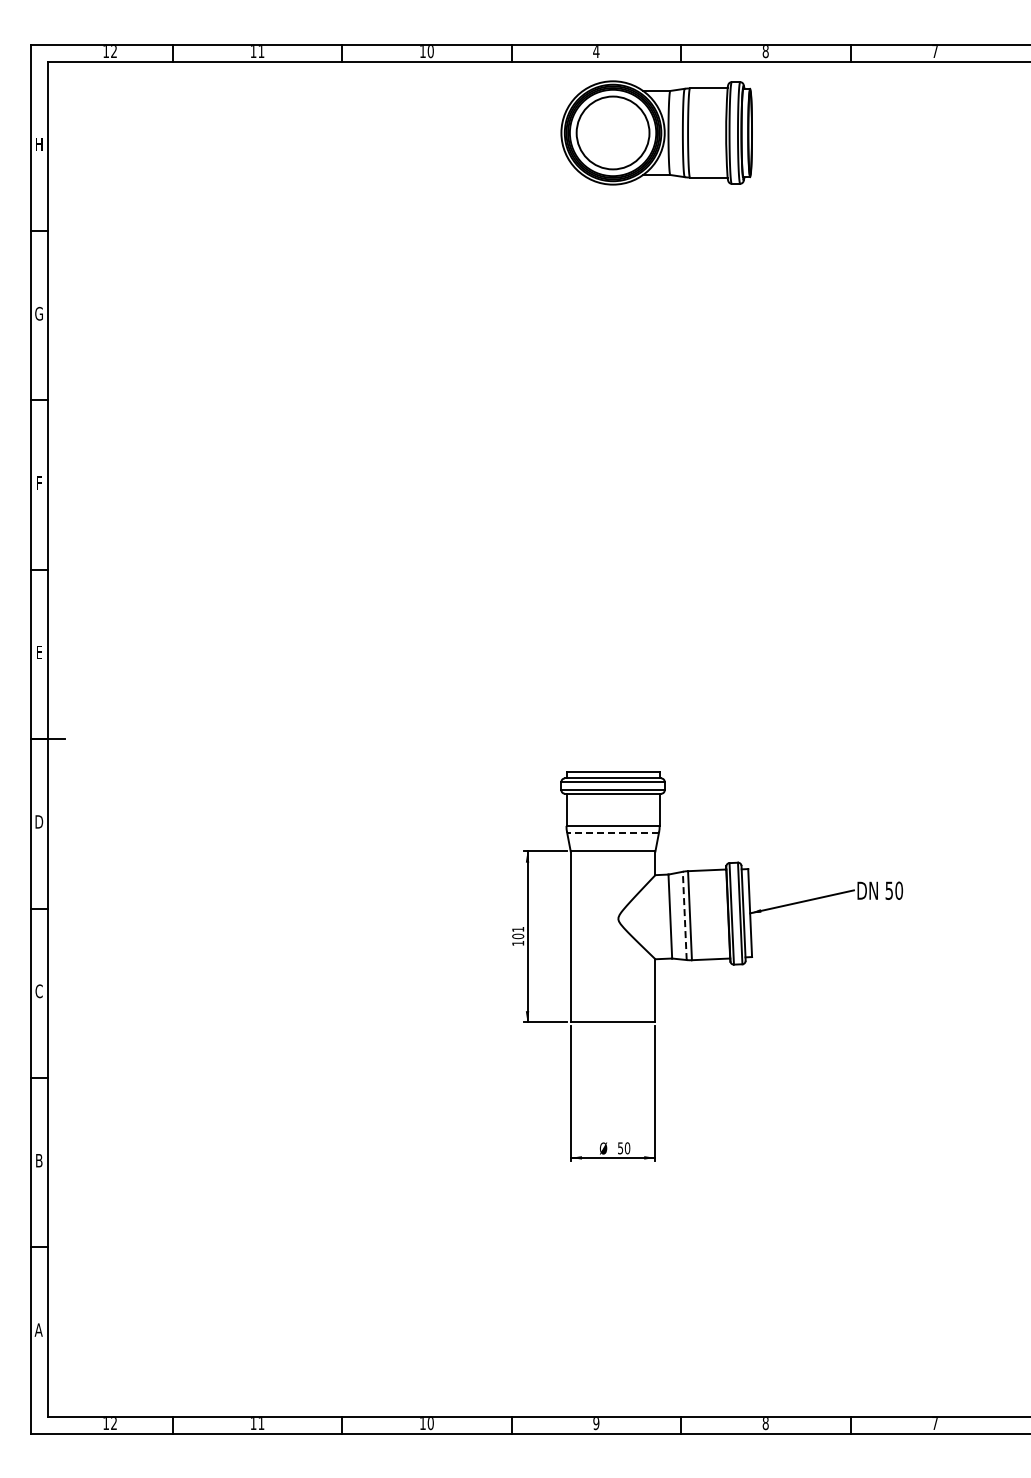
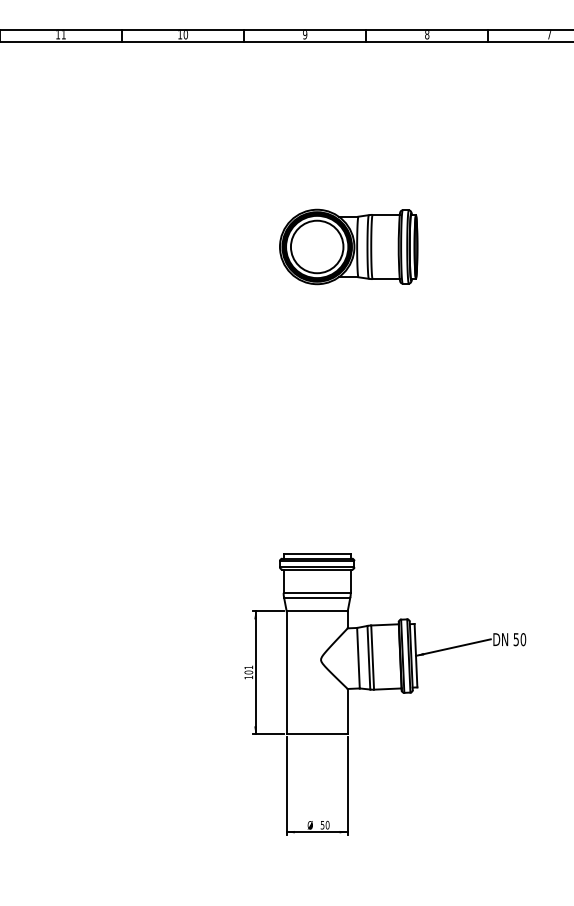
text: (596, 52) -> (305, 35), 4 -> 9
part: (656, 132) -> (348, 246), moved
line: (613, 832) -> (317, 597), dashed -> solid
line: (684, 915) -> (368, 657), dashed -> solid

